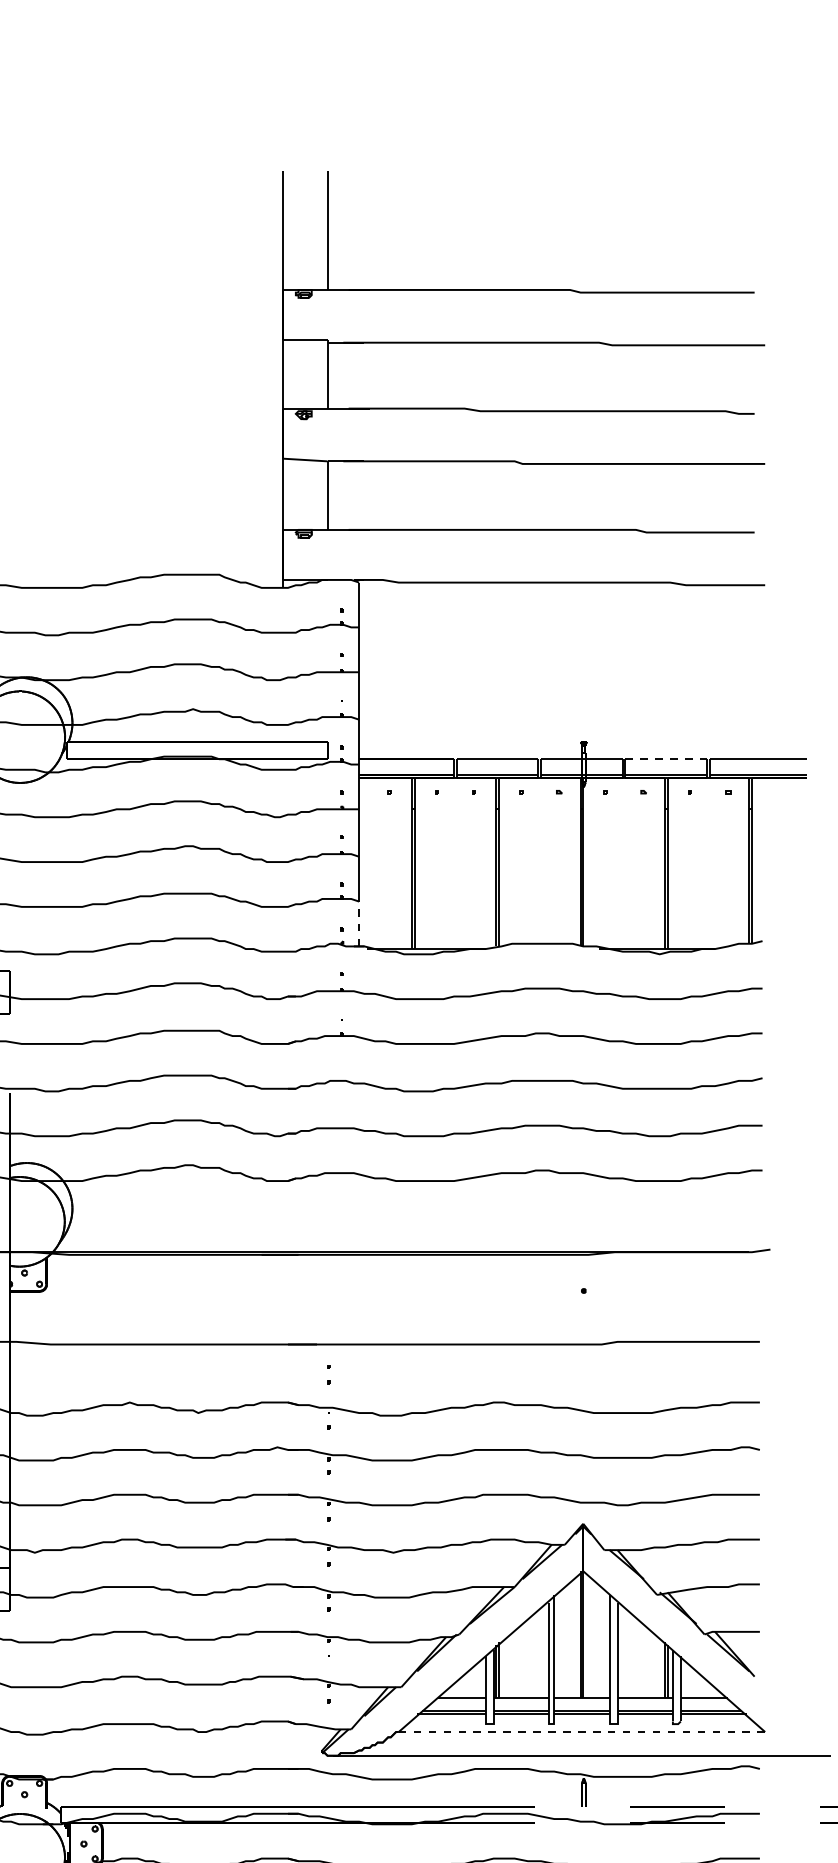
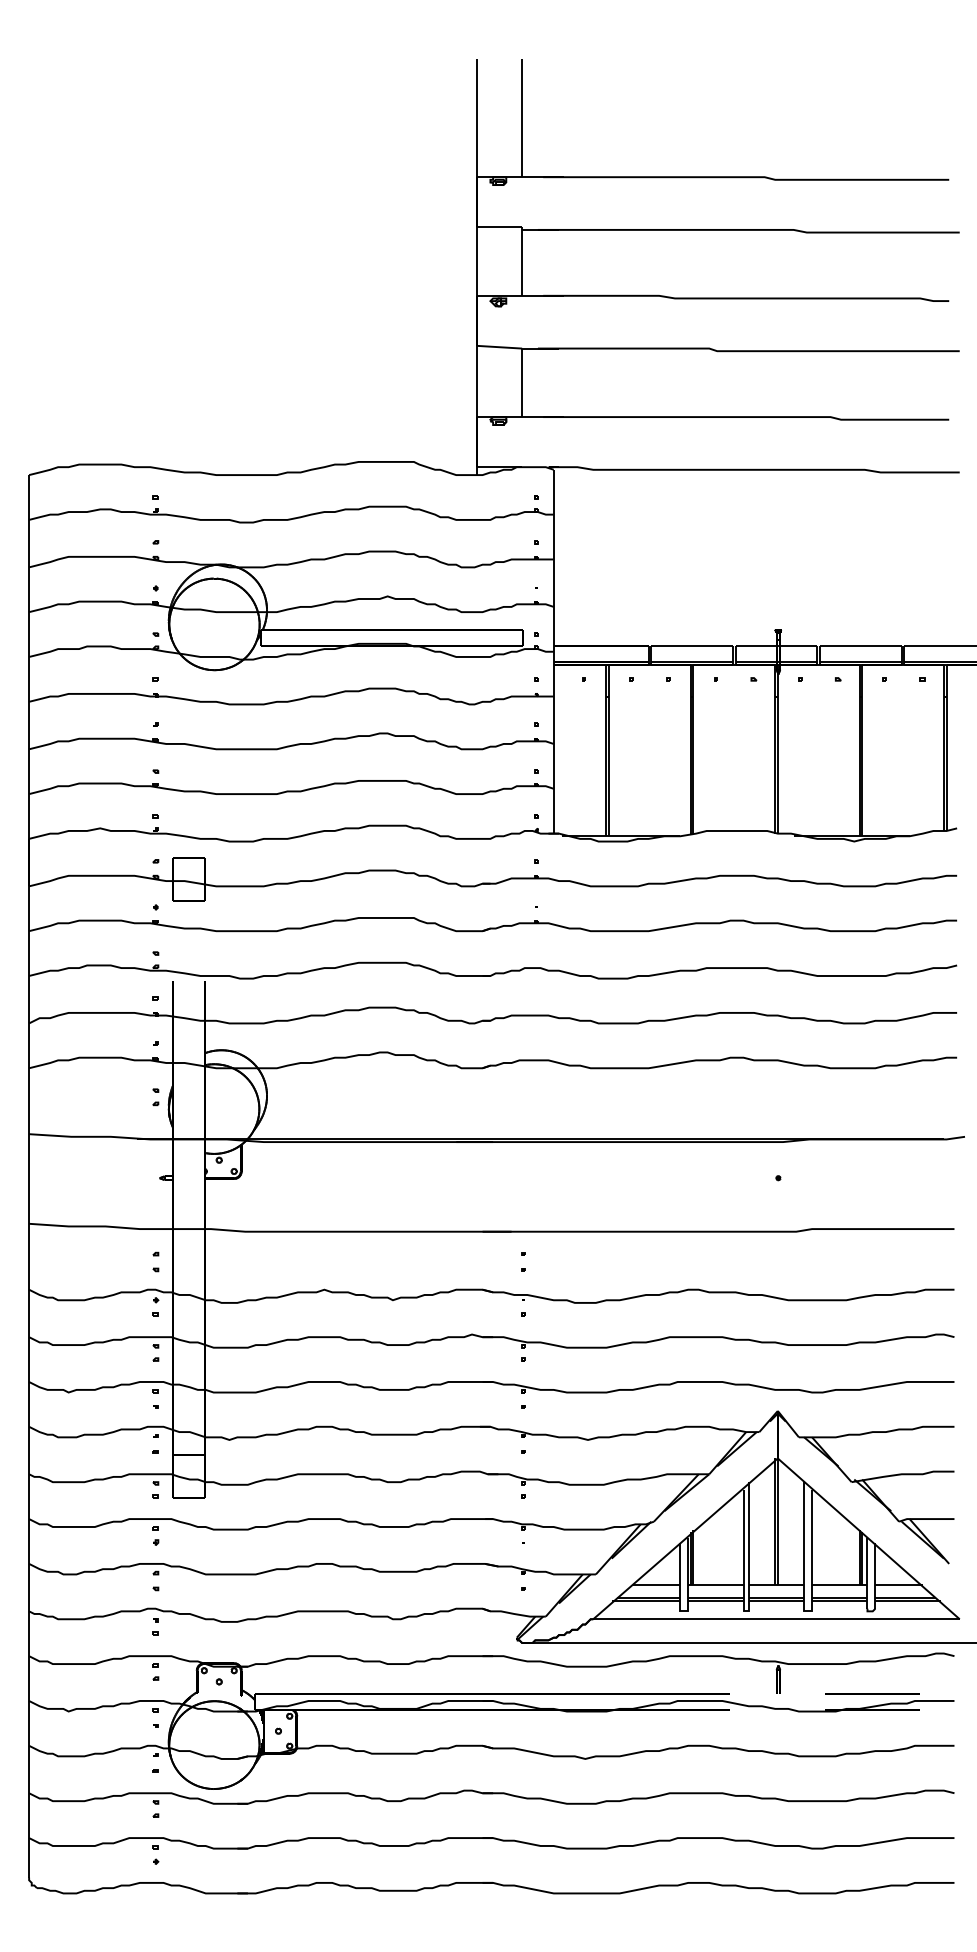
line: (665, 759) -> (860, 646), dashed -> solid
line: (358, 923) -> (553, 810), dashed -> solid
line: (582, 1732) -> (777, 1619), dashed -> solid

